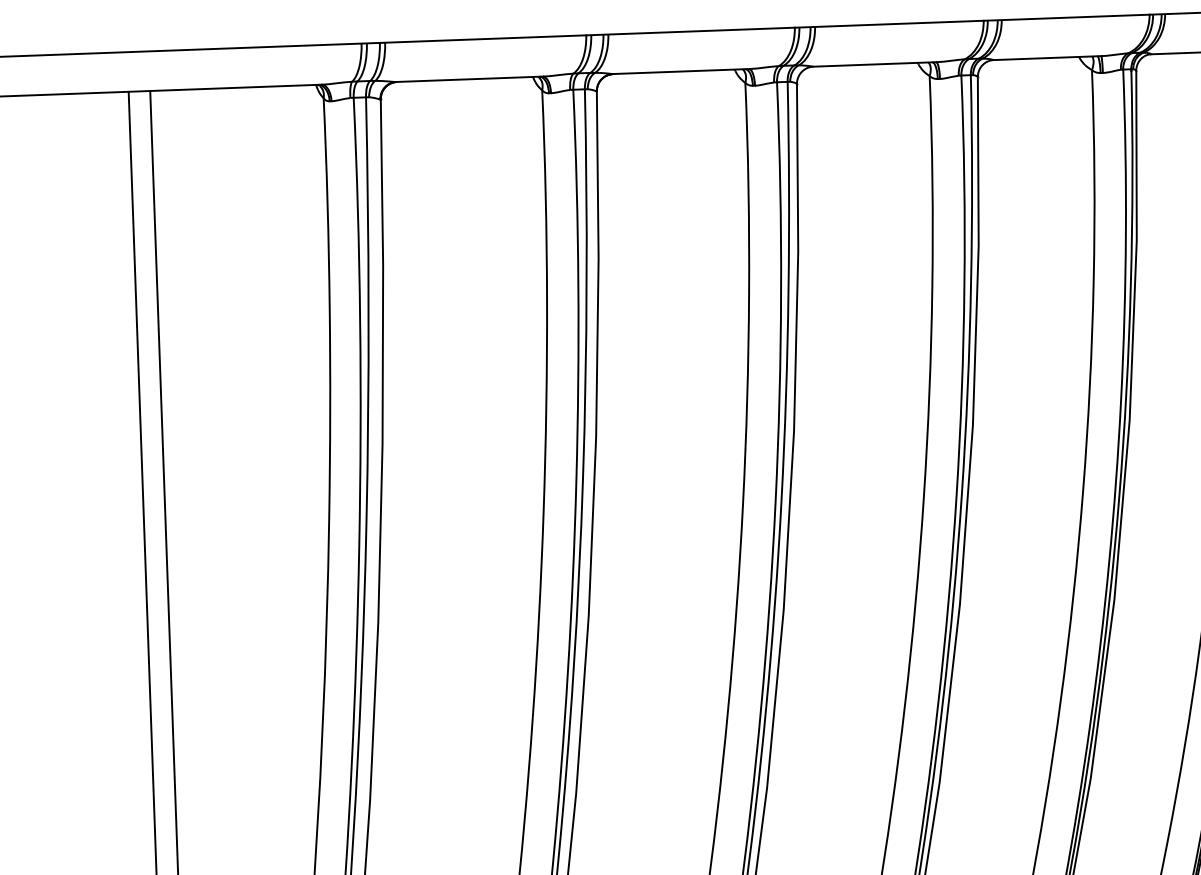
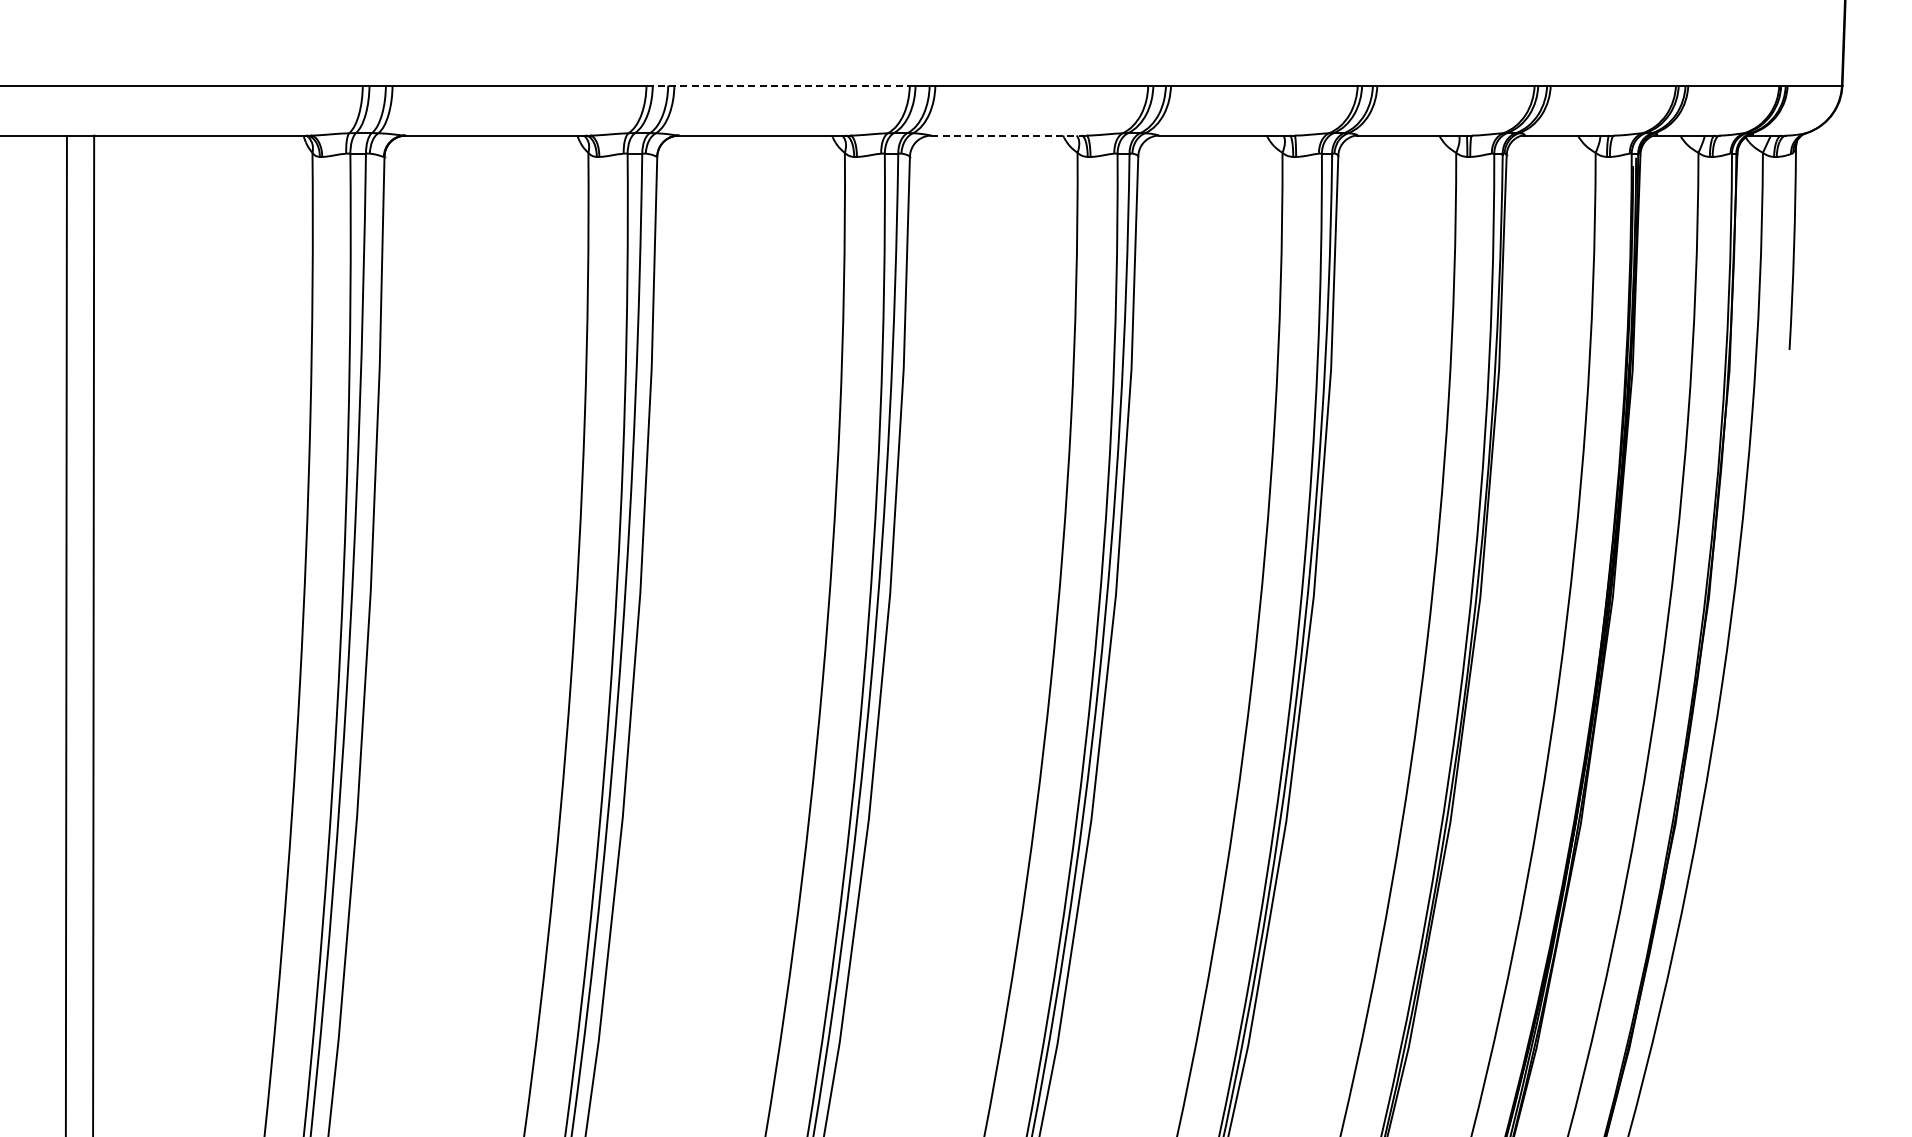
line: (690, 31) -> (778, 85), solid -> dashed
line: (875, 64) -> (1009, 135), solid -> dashed

